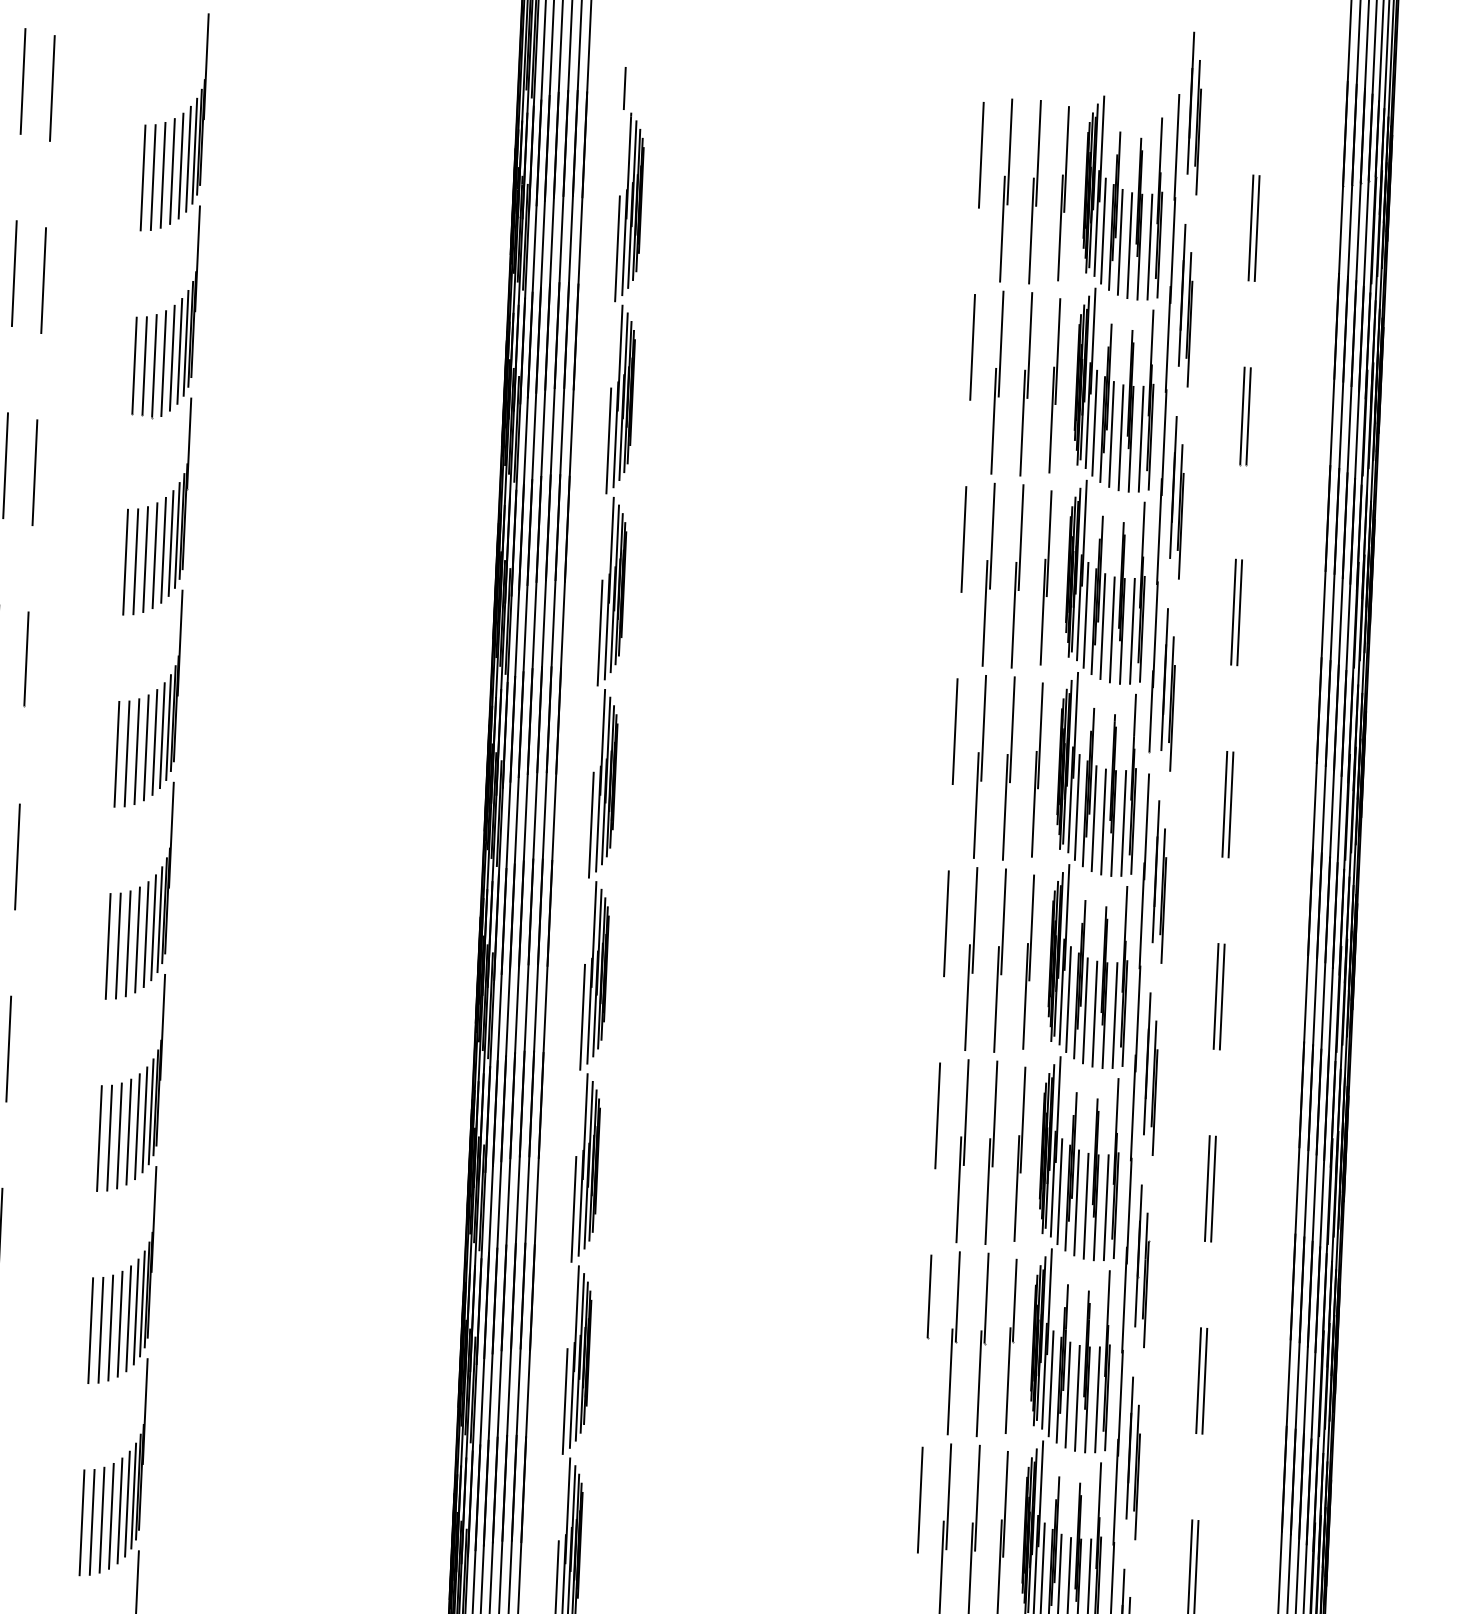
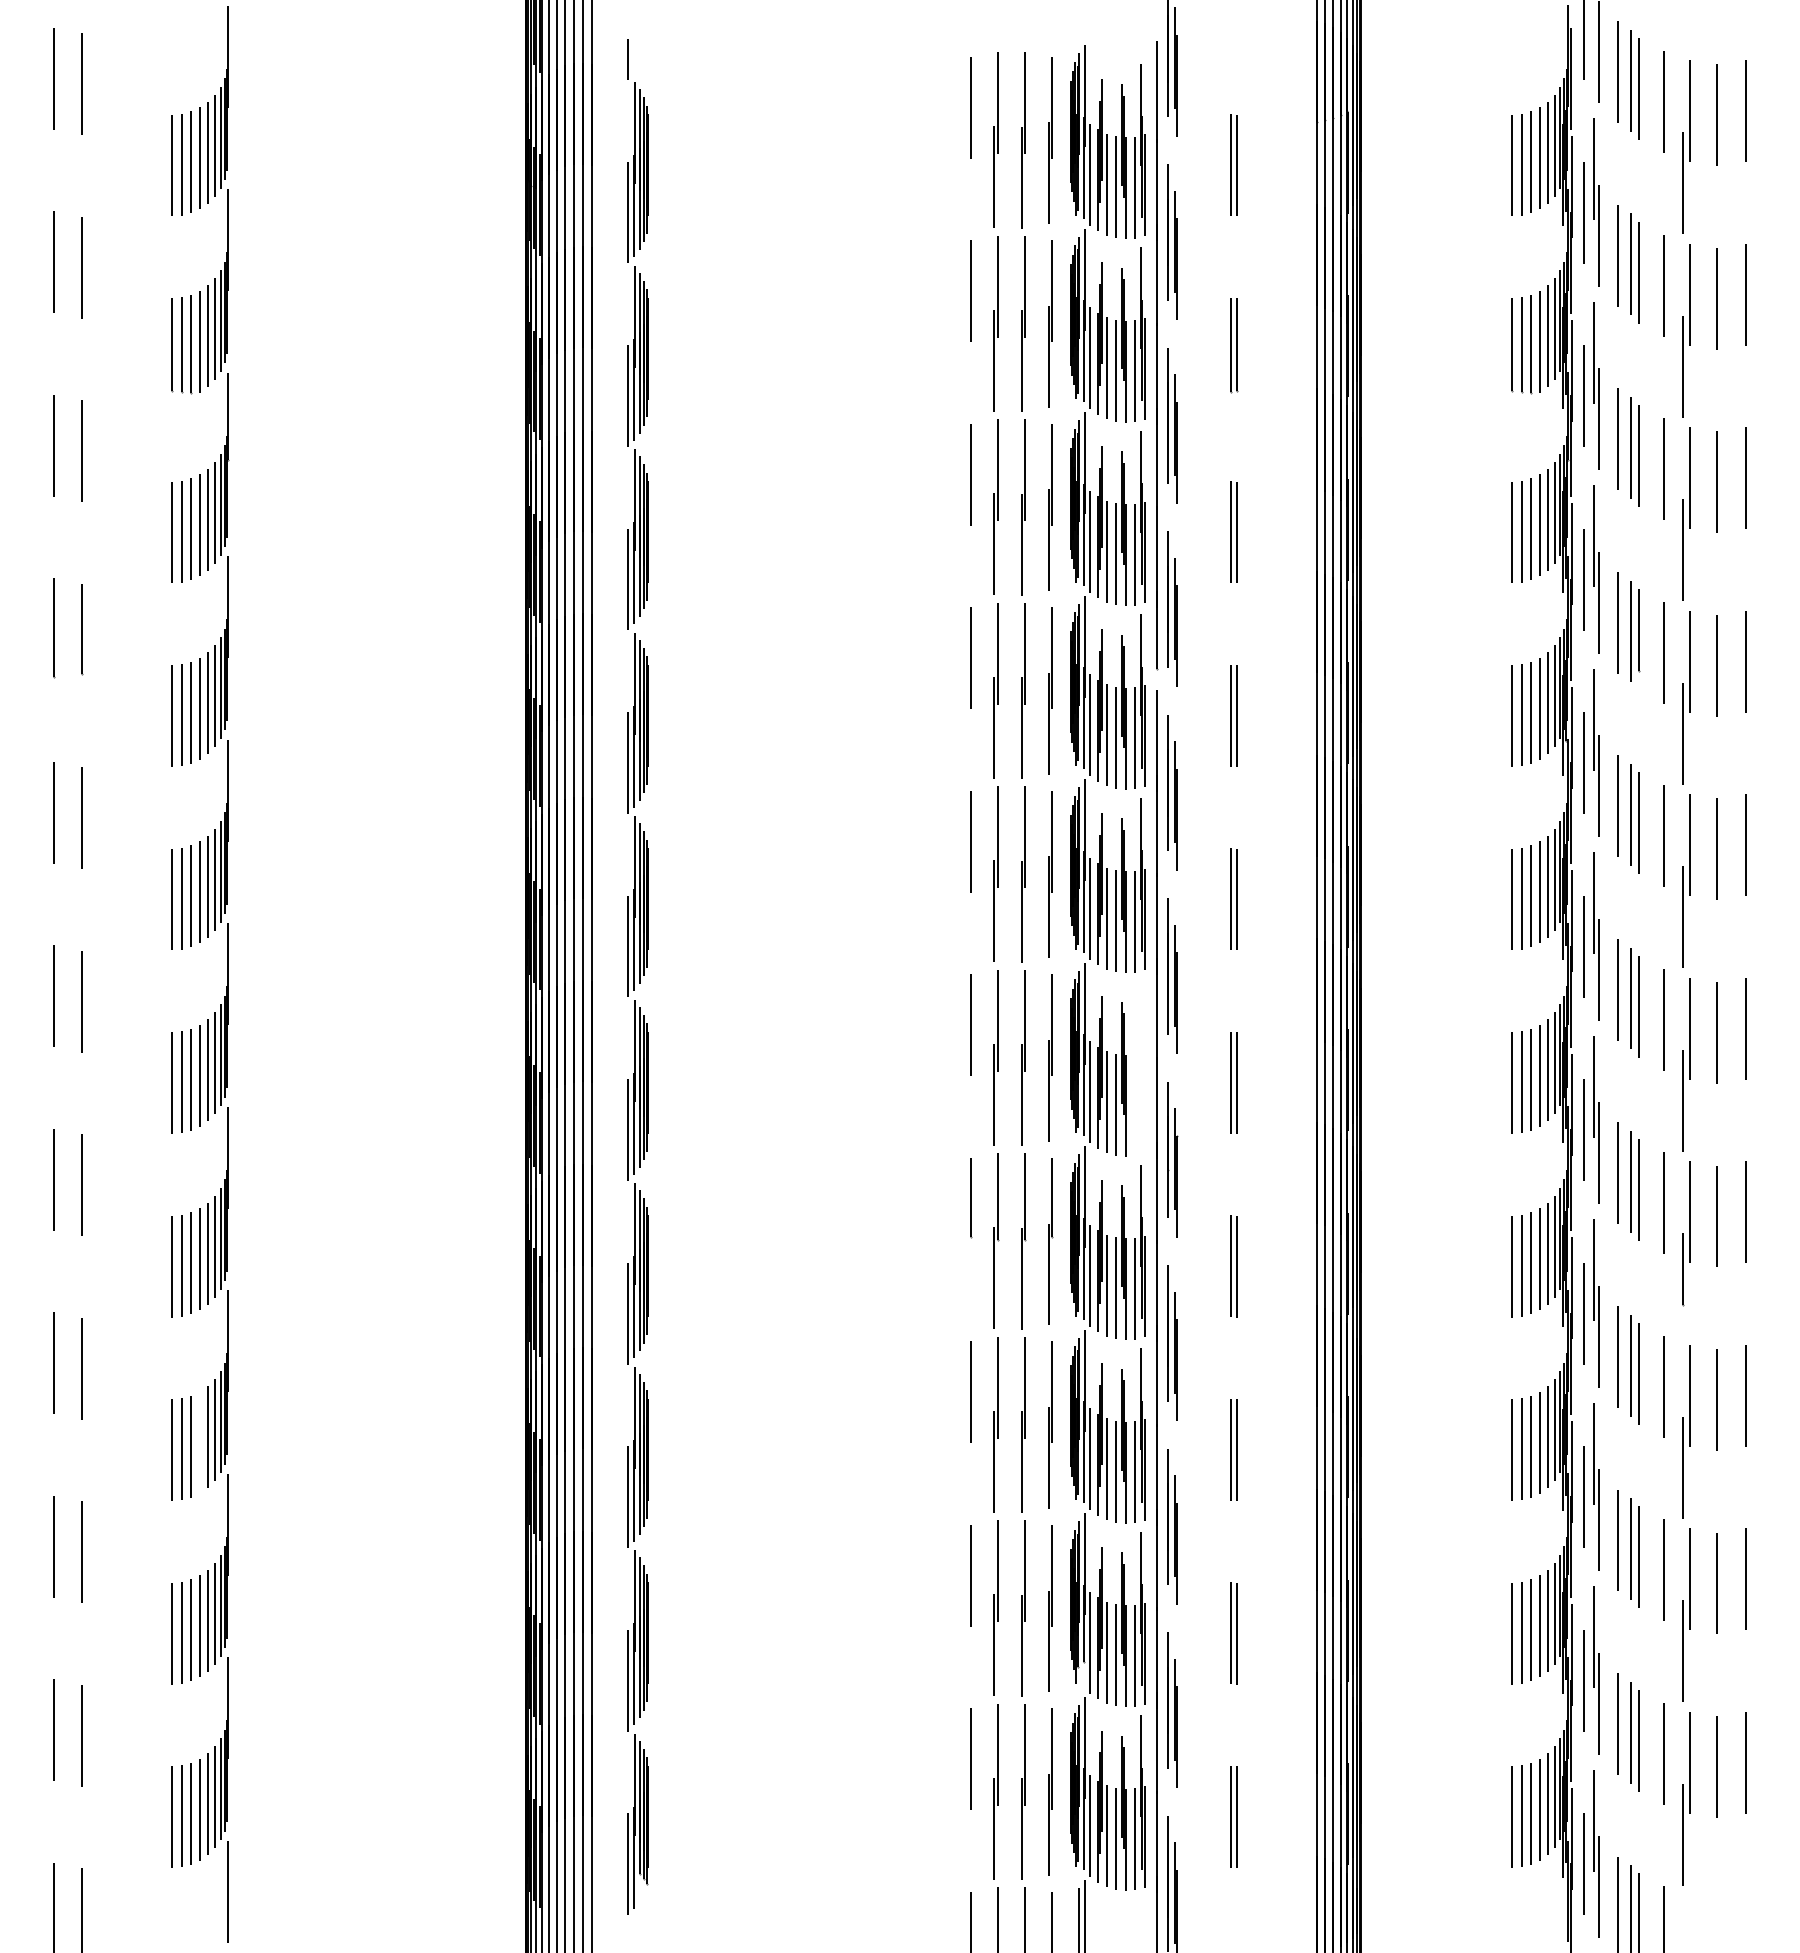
part: (1112, 1169) -> (1139, 1068), removed
line: (111, 1516) -> (200, 1442), removed

